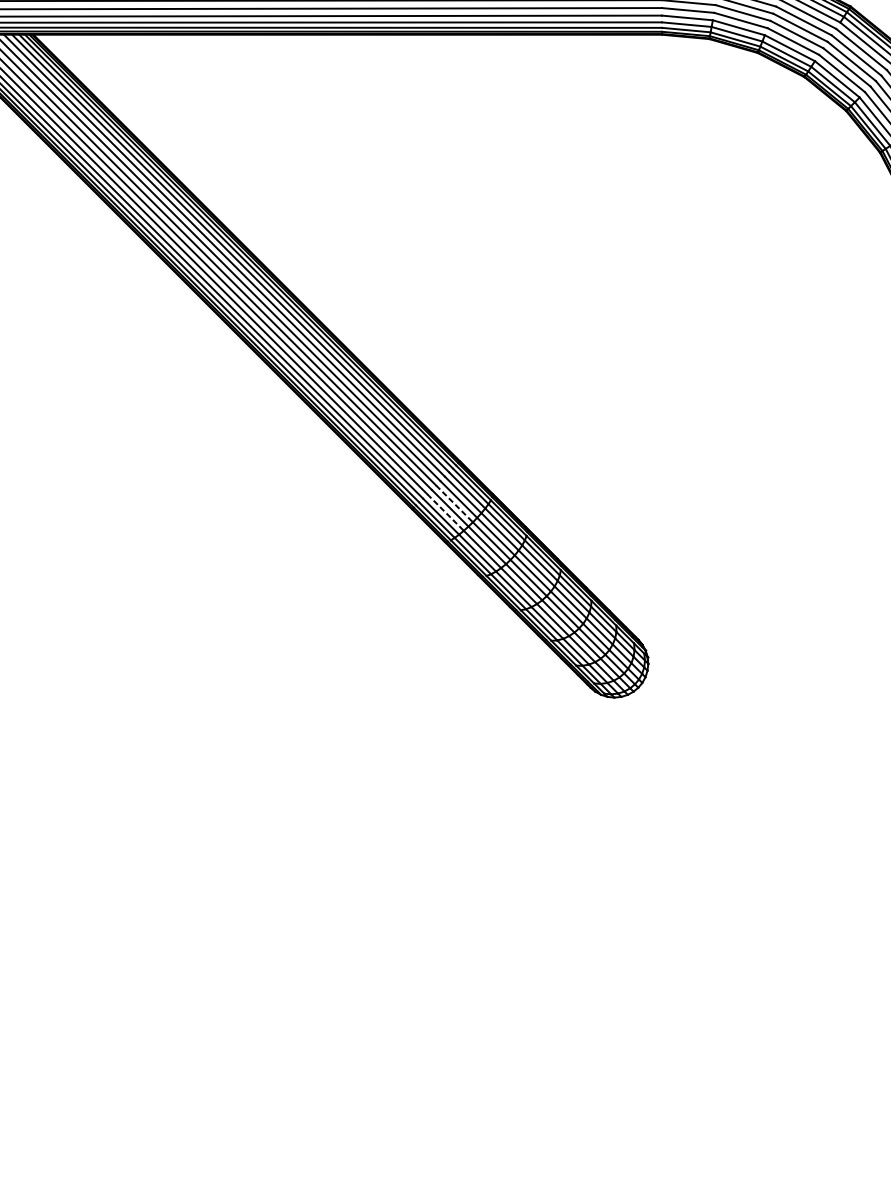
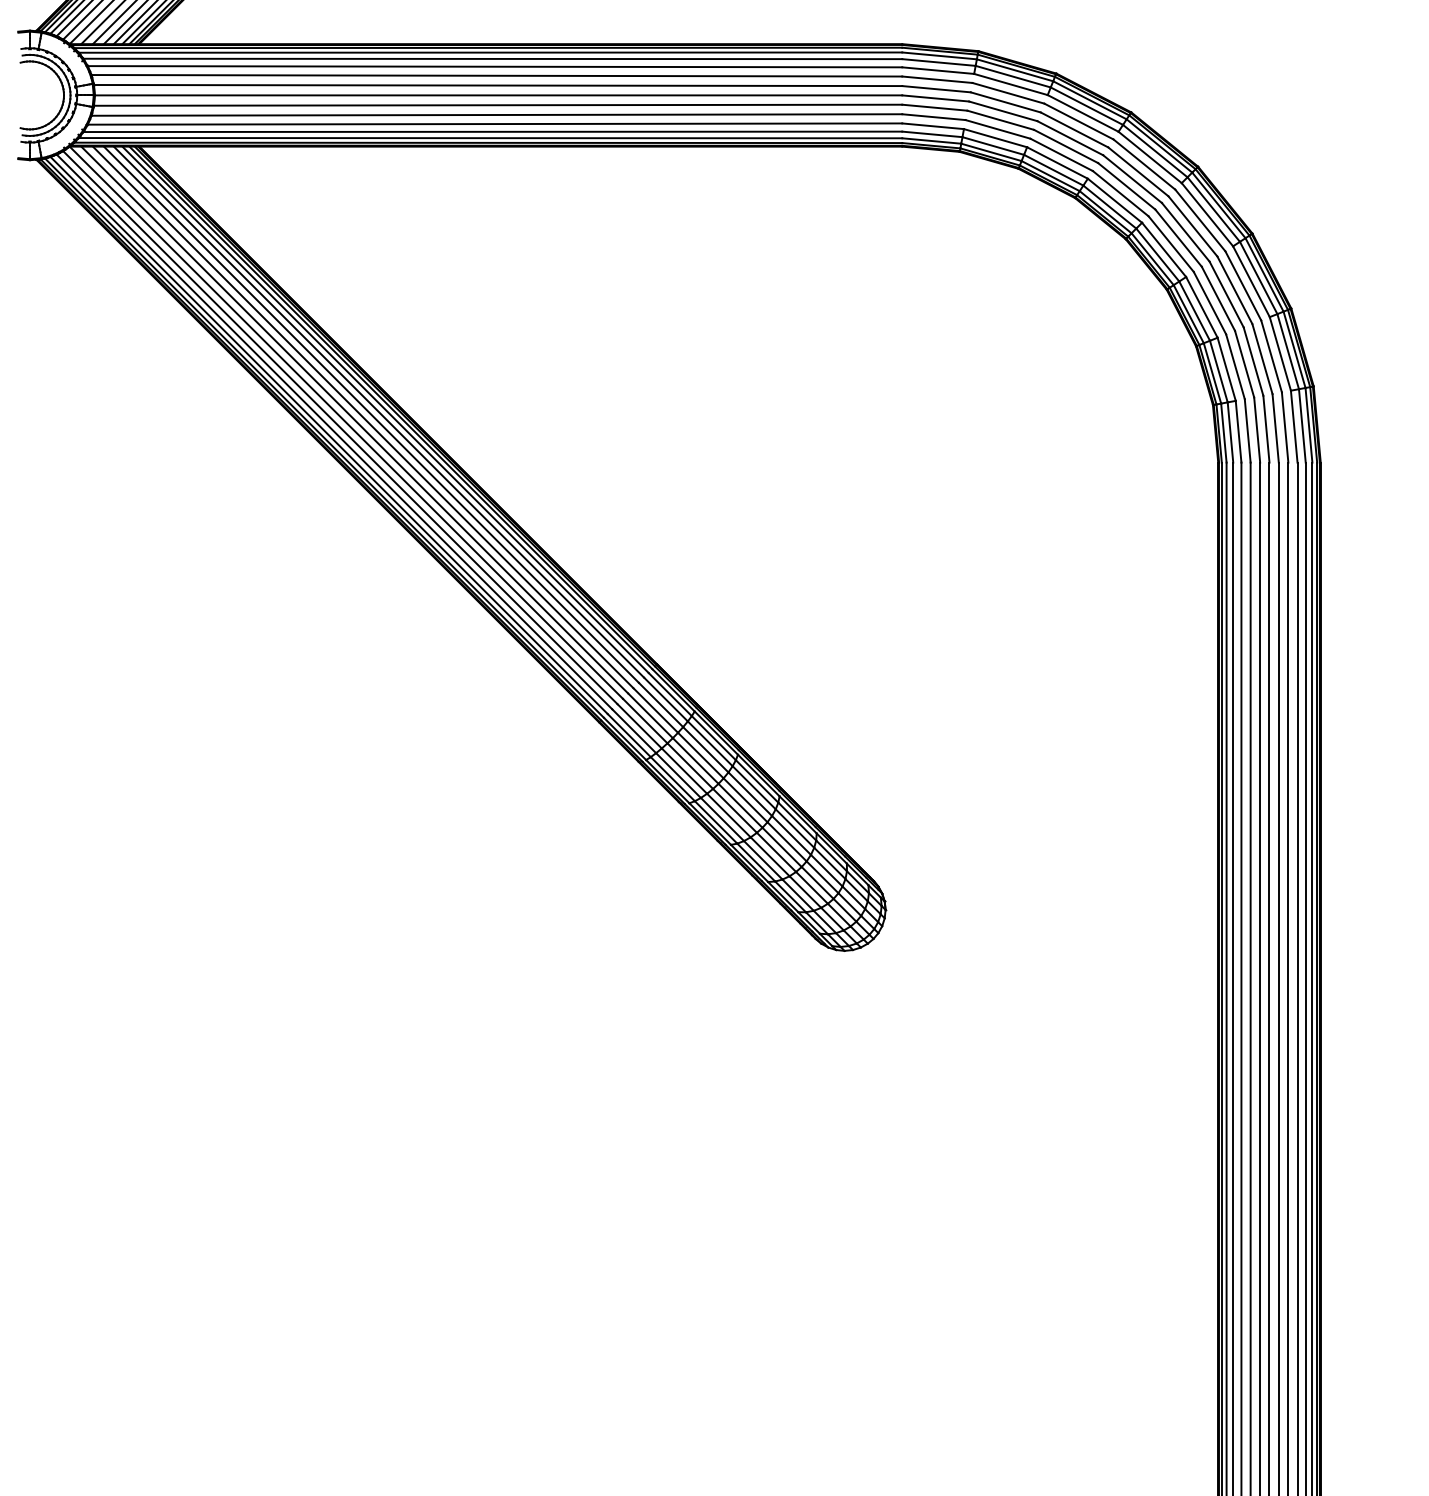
line: (454, 503) -> (650, 715), dashed -> solid
line: (446, 512) -> (640, 726), dashed -> solid

